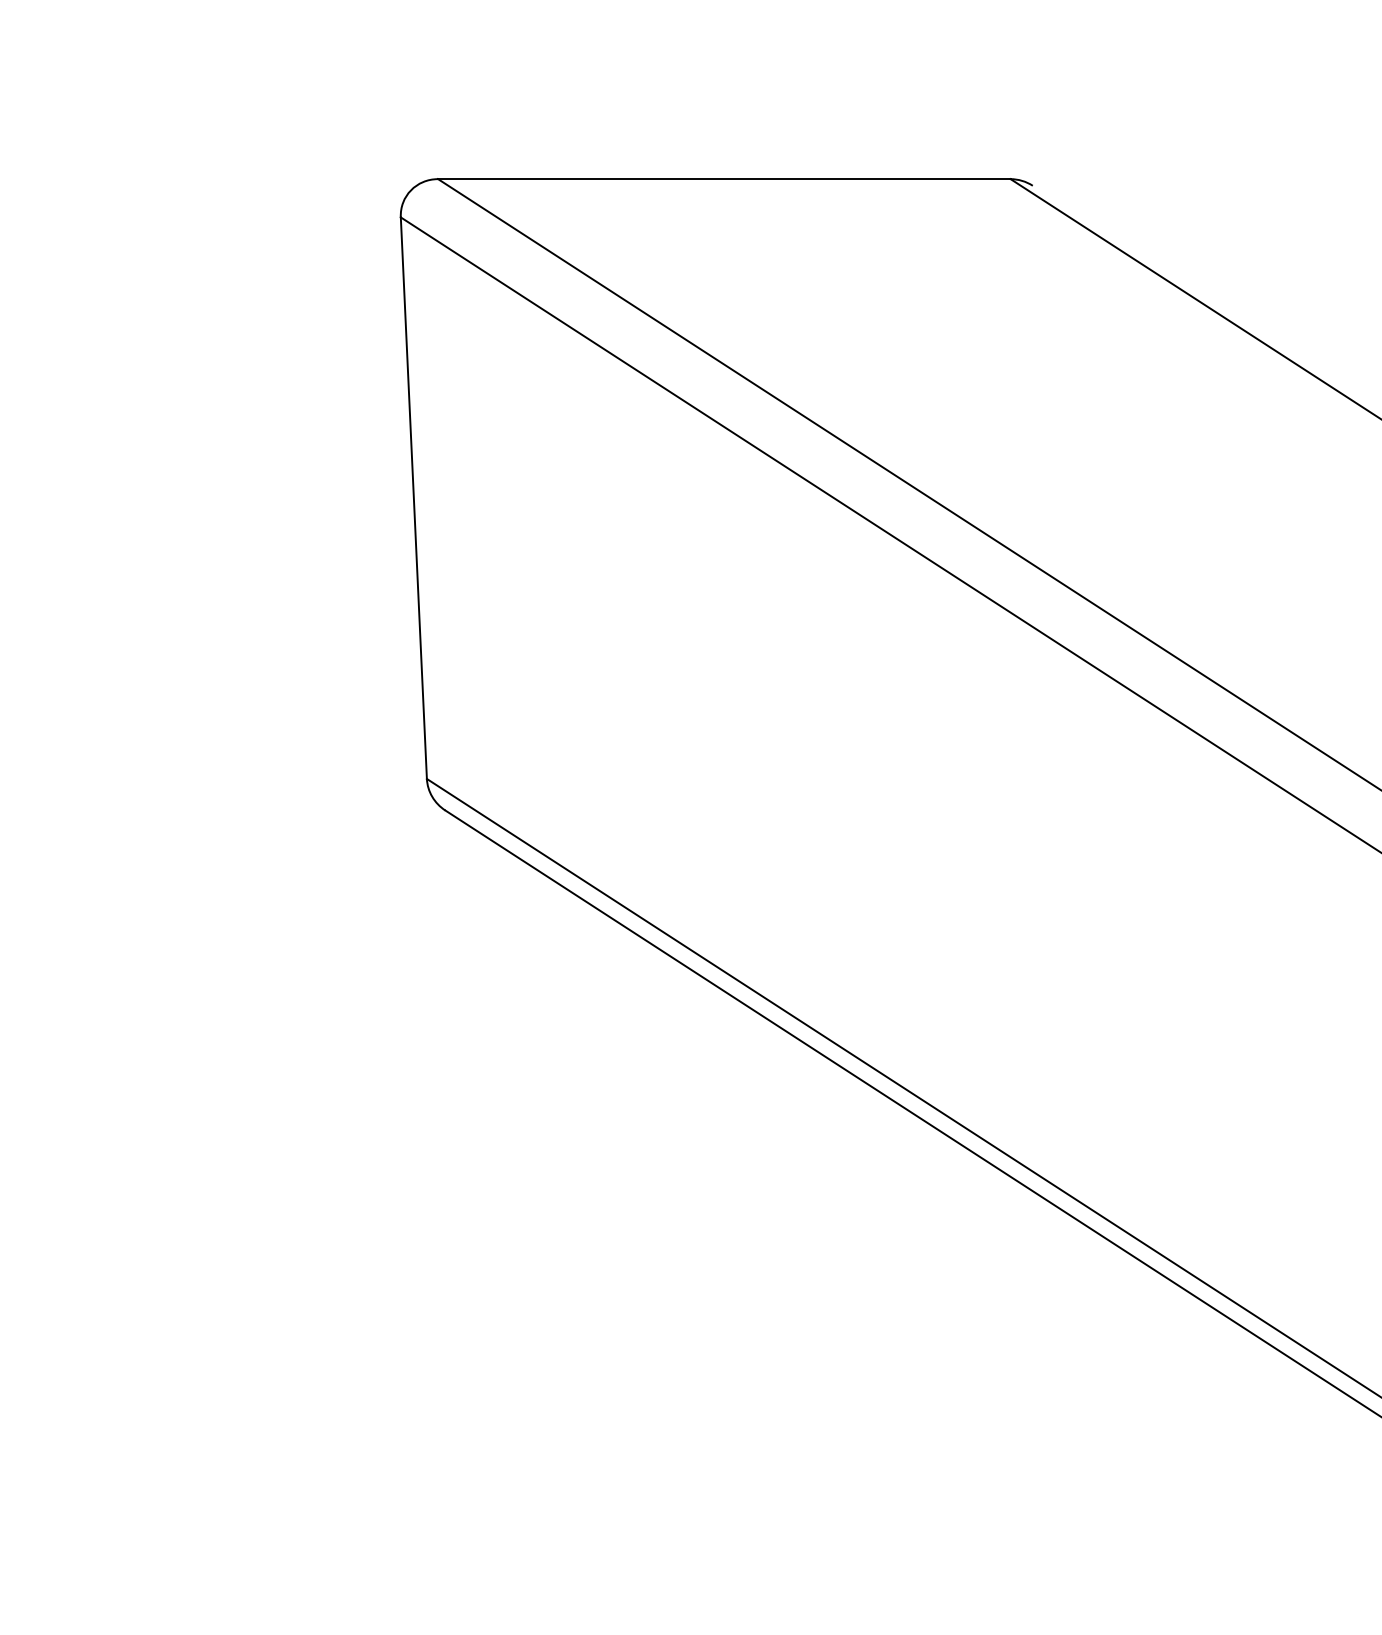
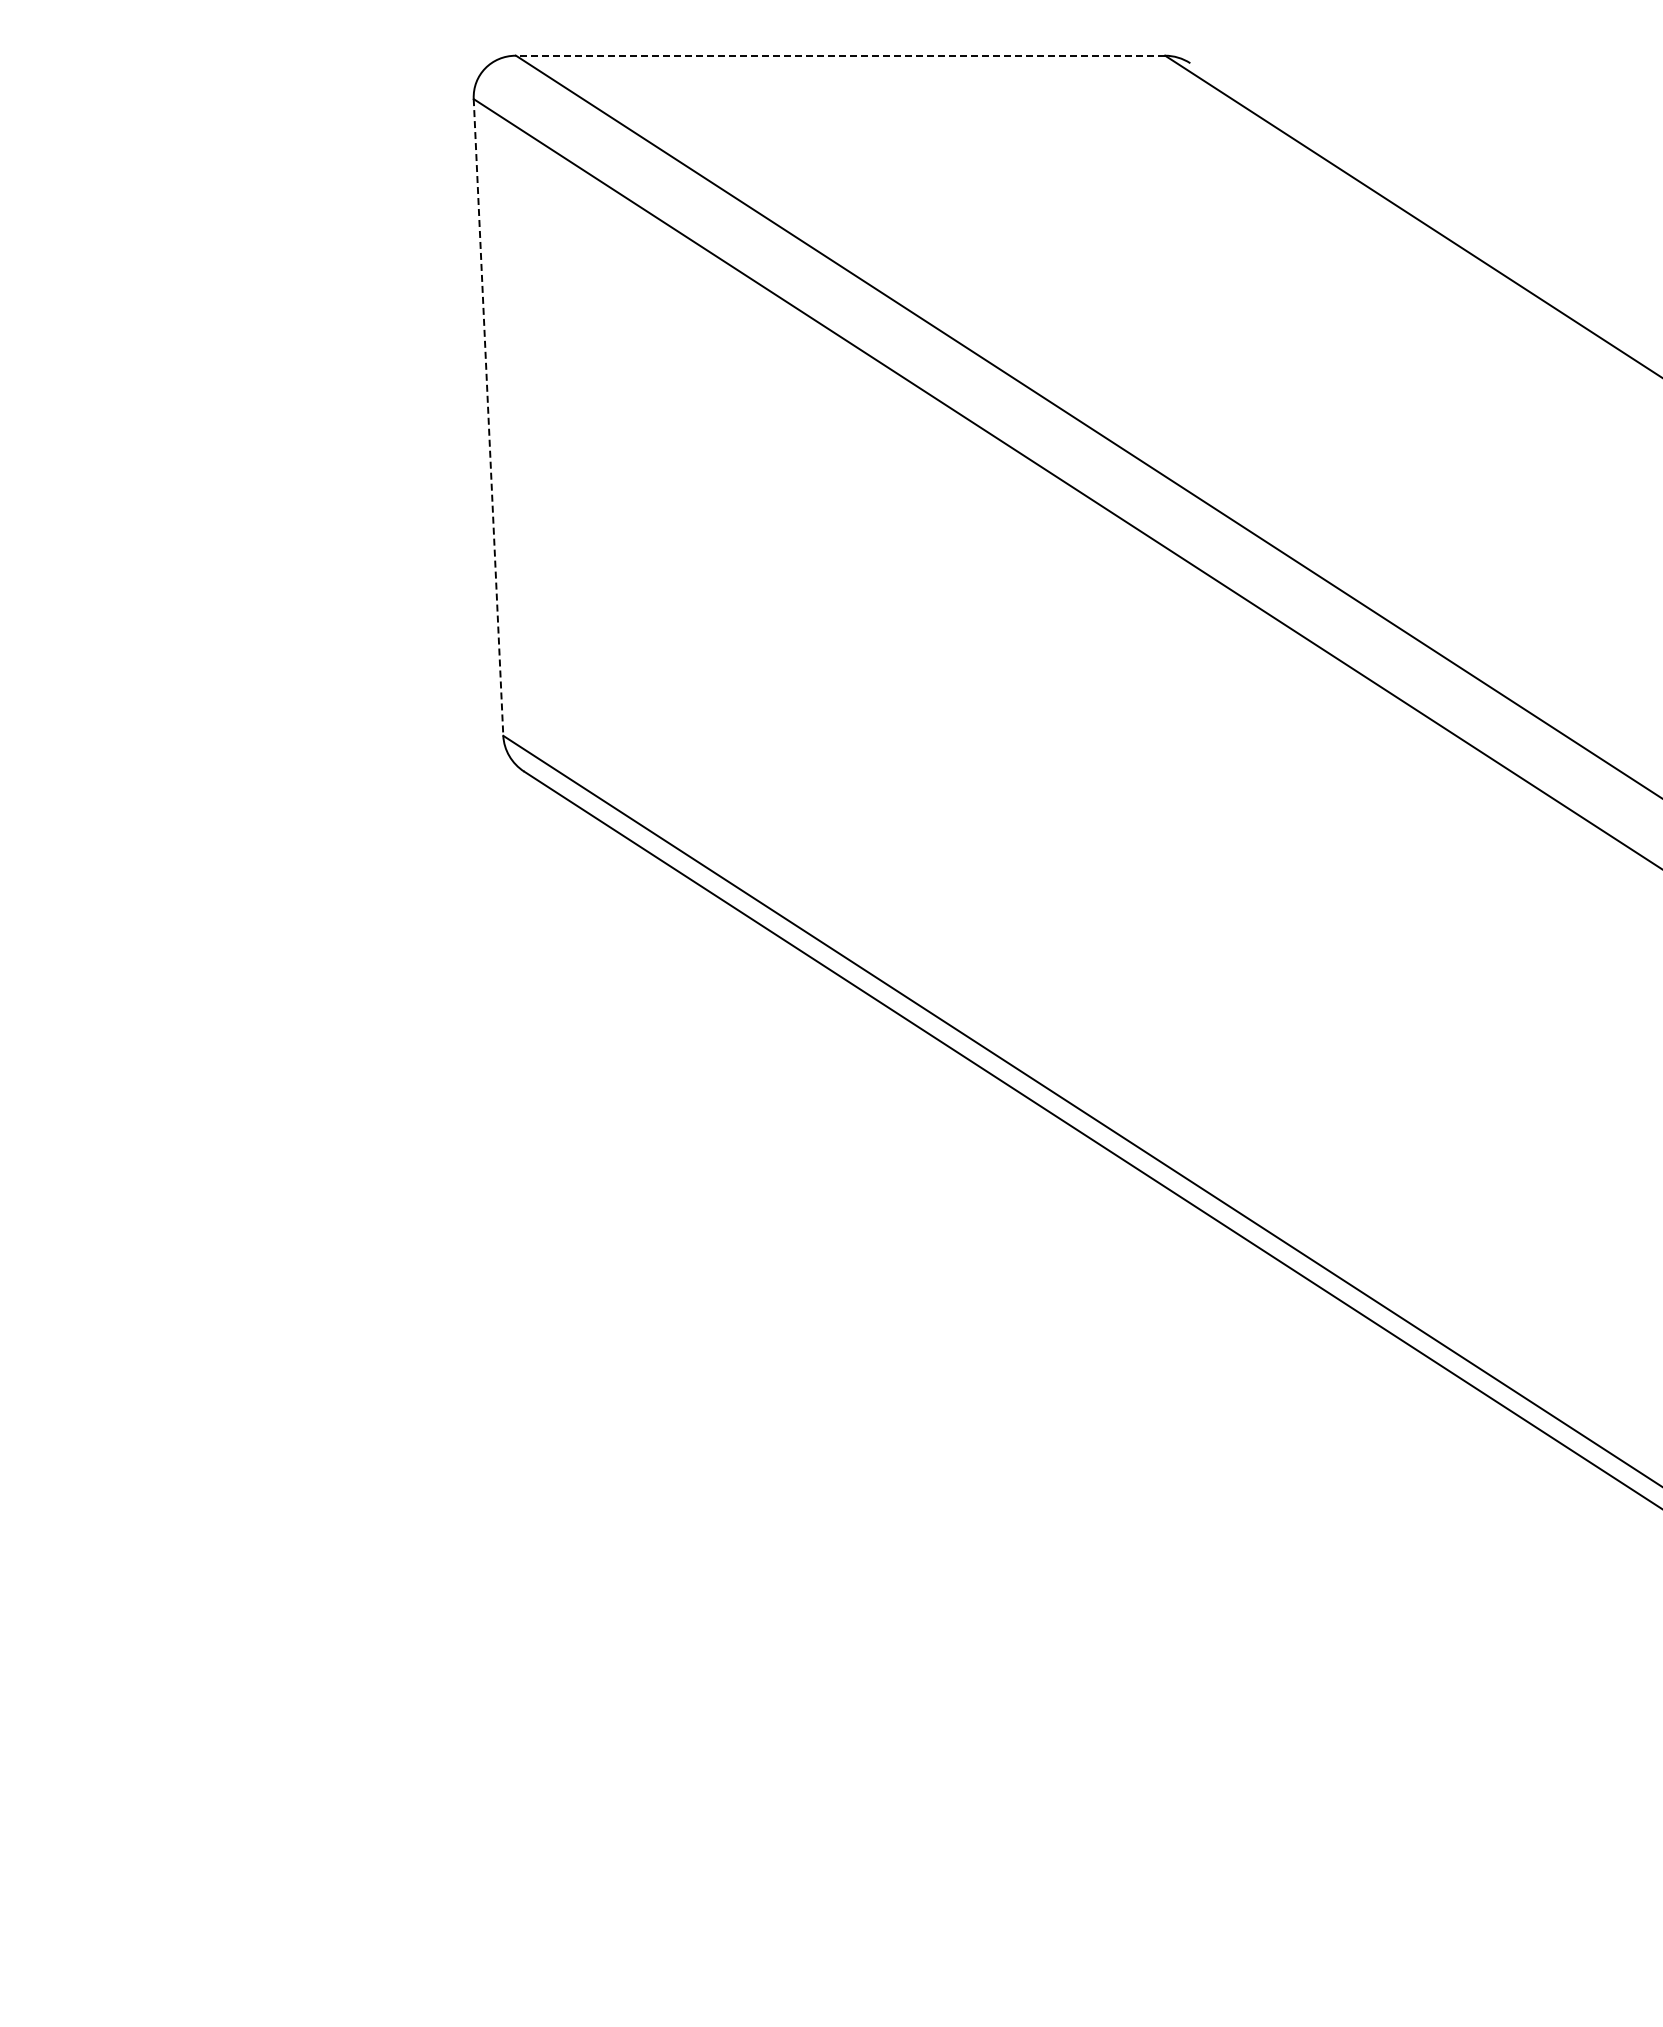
line: (724, 178) -> (840, 55), solid -> dashed
line: (413, 498) -> (488, 417), solid -> dashed

